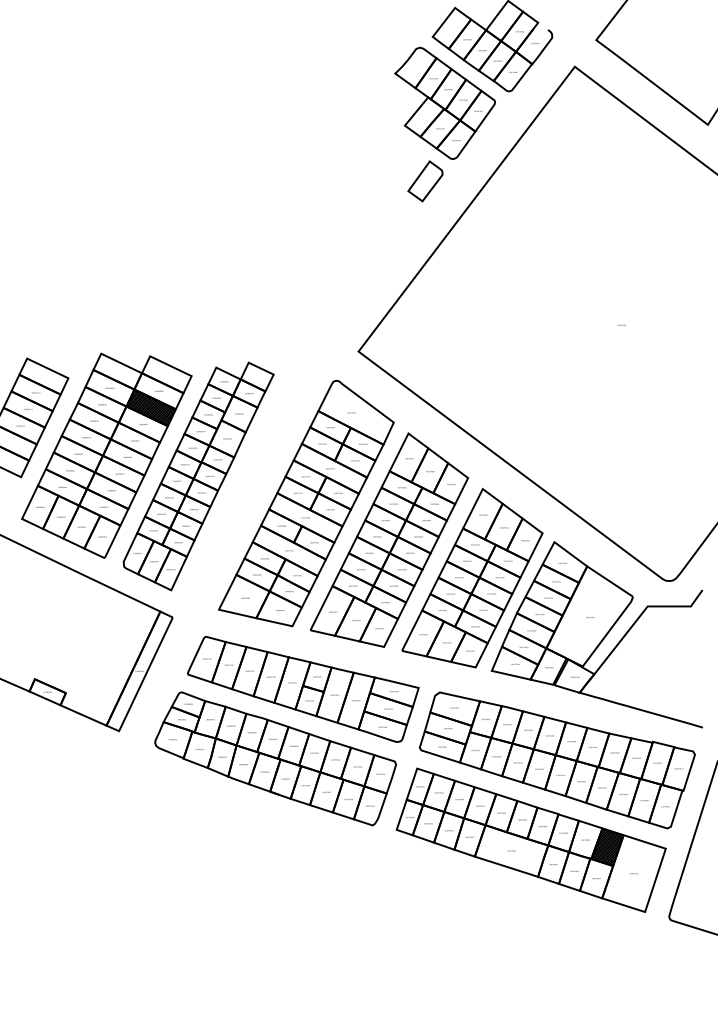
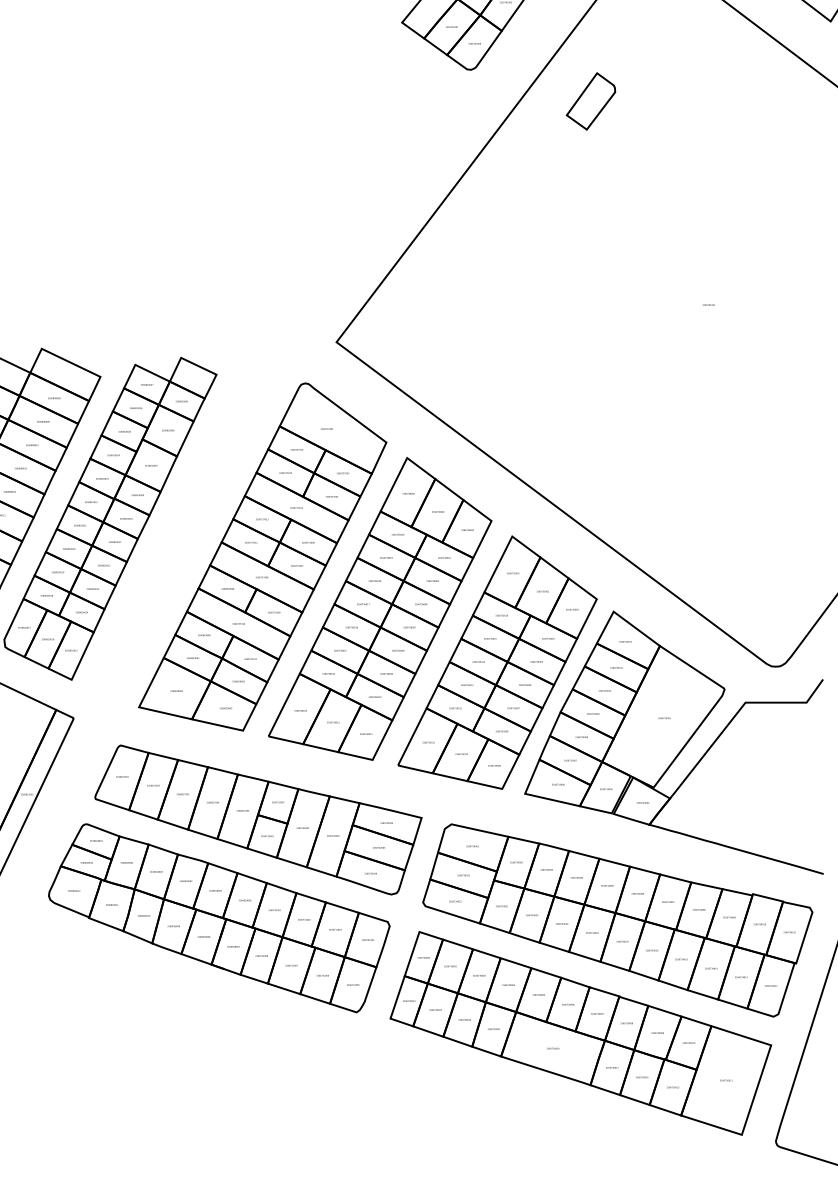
part: (425, 181) -> (591, 101), moved
hatch: (151, 408) -> (43, 422), removed
hatch: (607, 846) -> (688, 1042), removed

